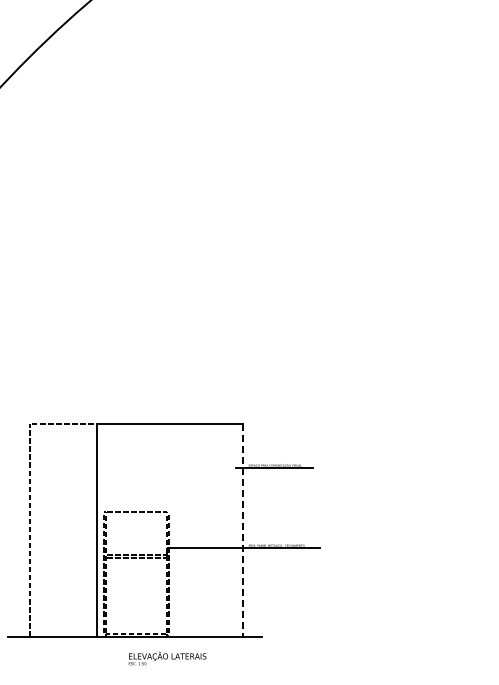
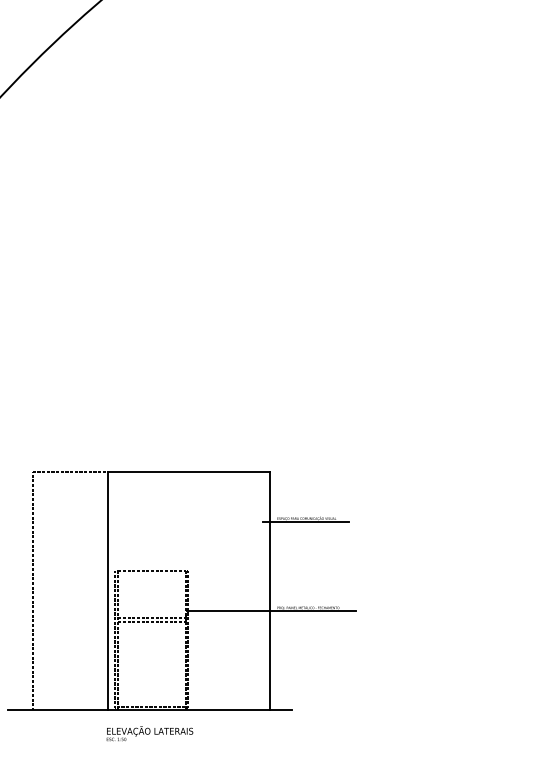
line: (242, 530) -> (270, 590), dashed -> solid
text: (167, 658) -> (149, 733), moved

